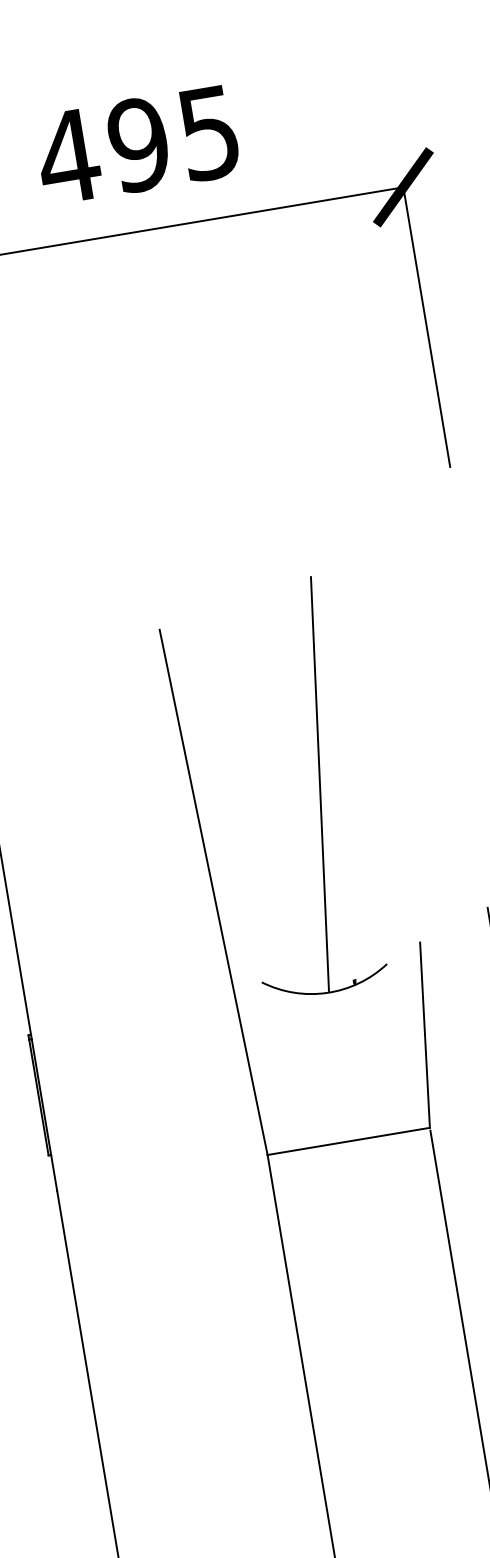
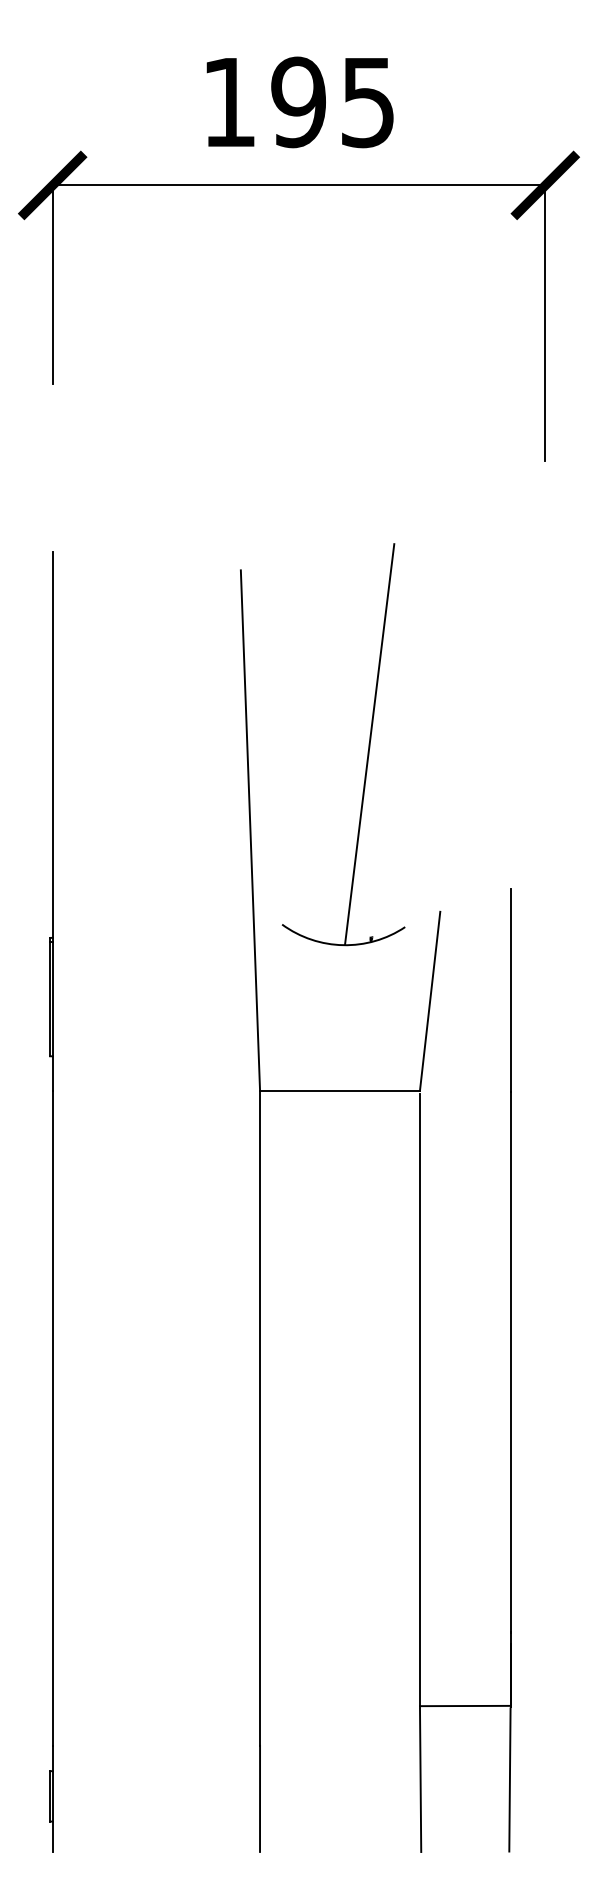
text: (68, 156) -> (229, 102), 495 -> 195

